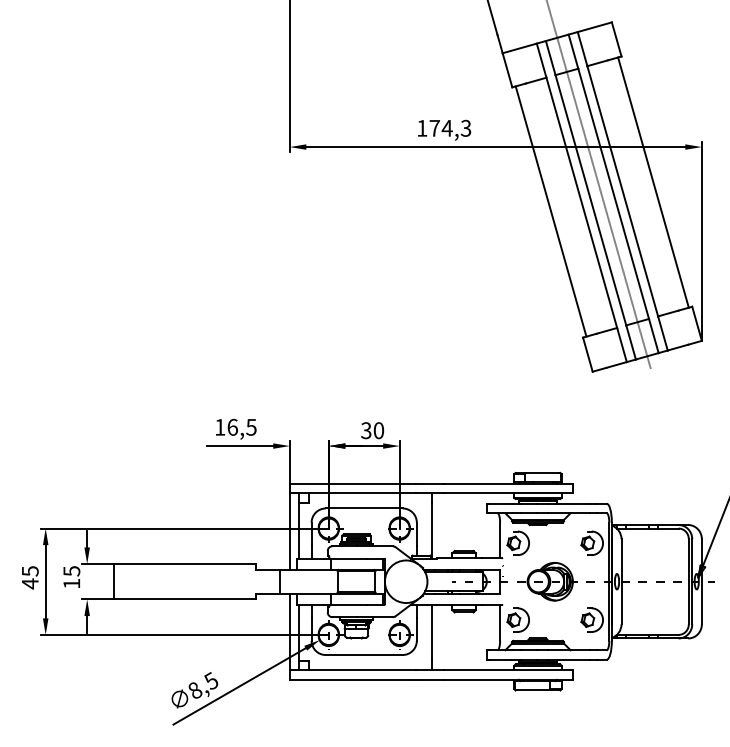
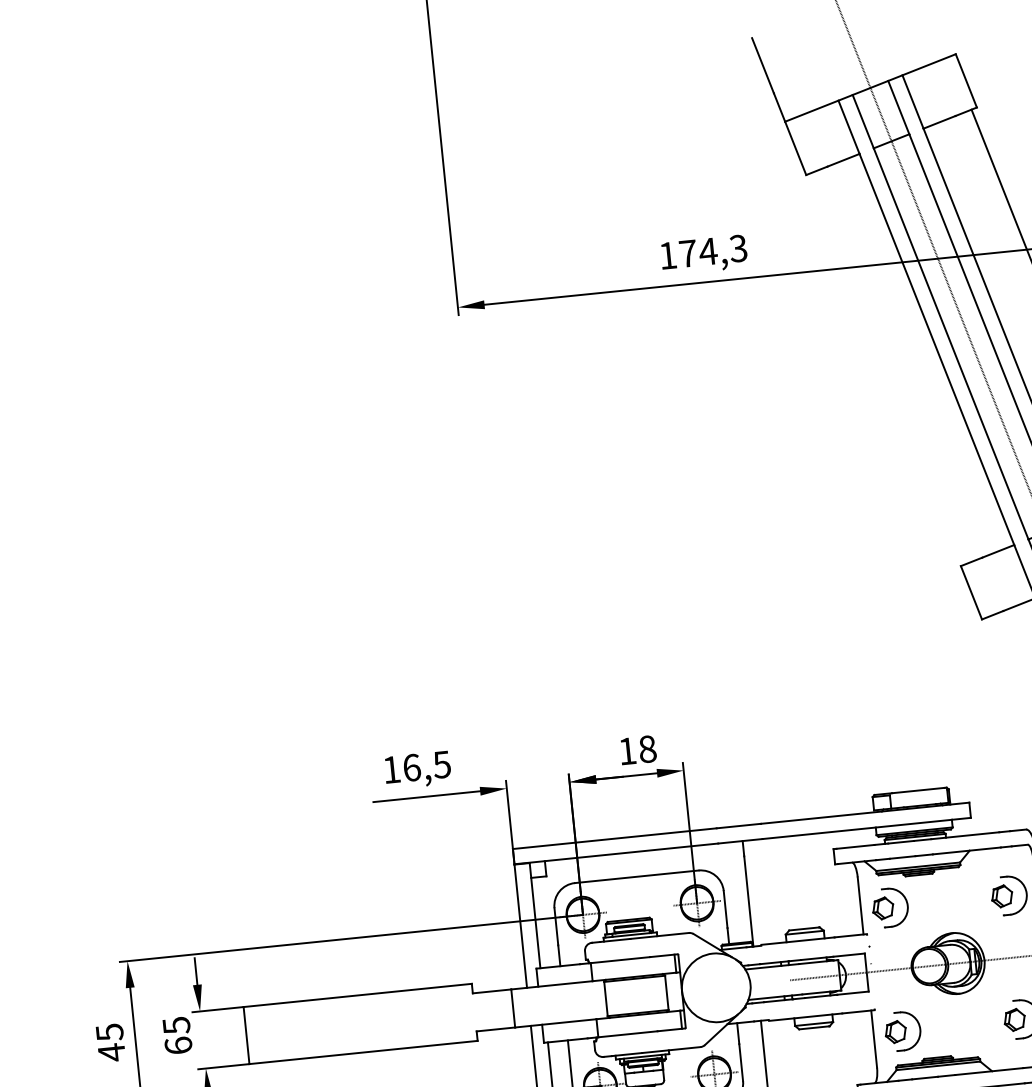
line: (550, 211) -> (887, 368), removed
text: (372, 430) -> (637, 749), 30 -> 18
text: (71, 583) -> (178, 1045), 15 -> 65

